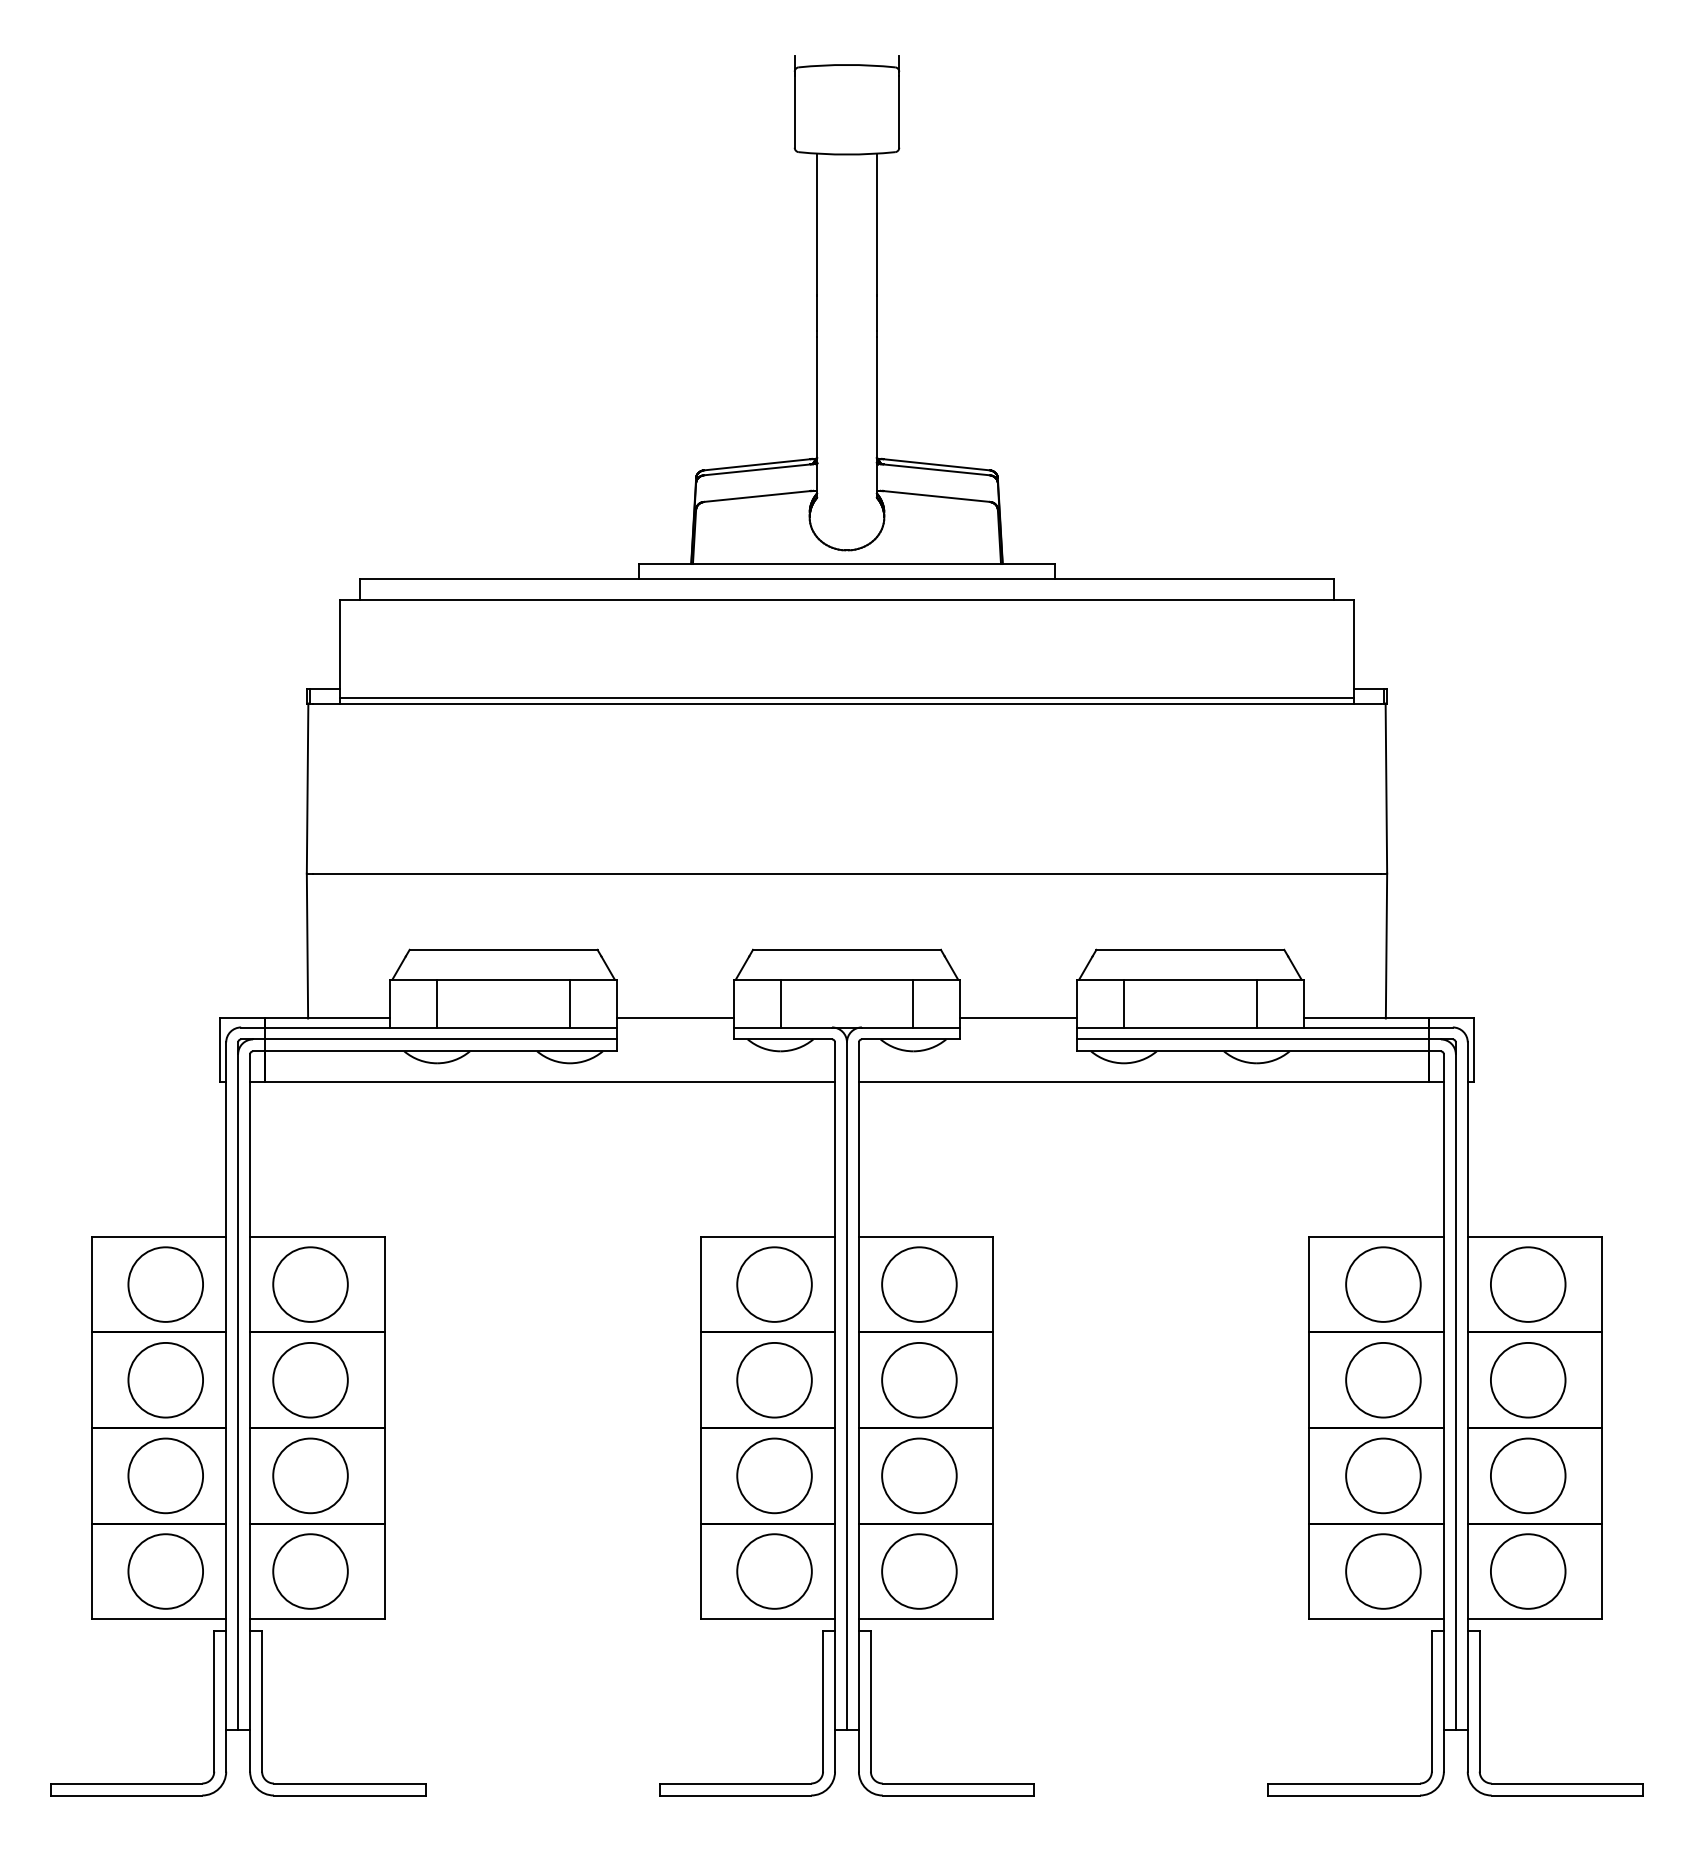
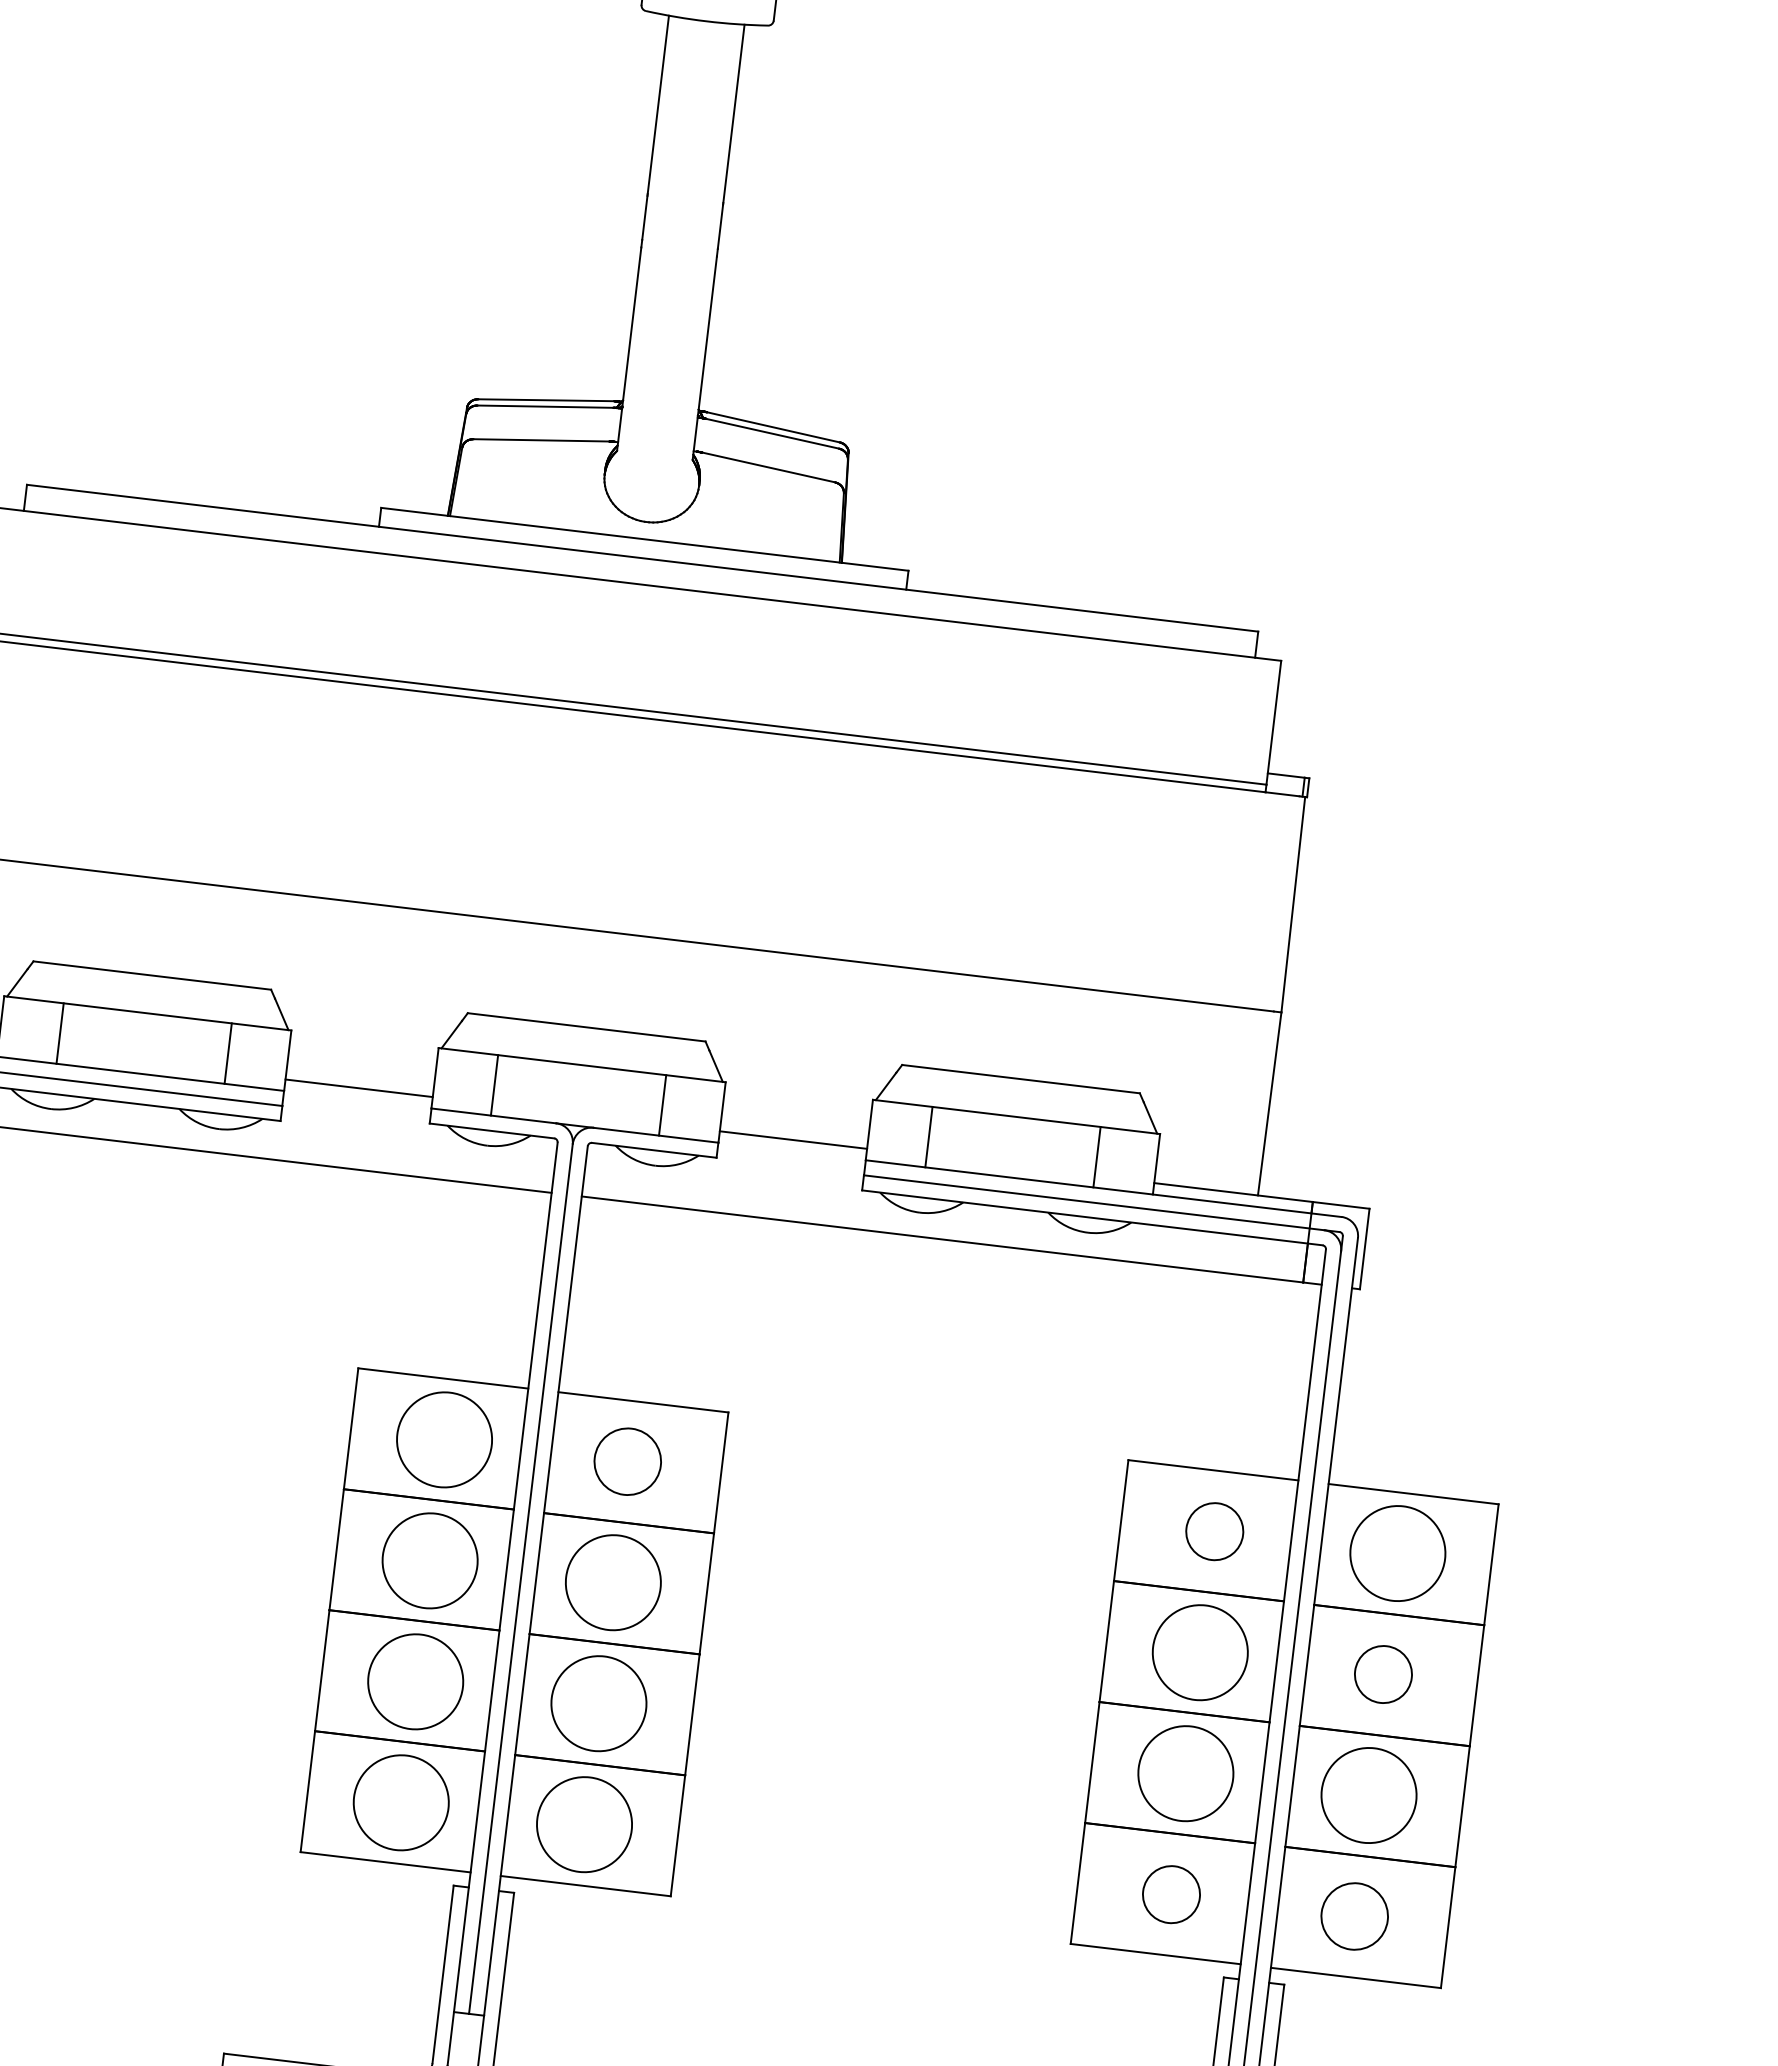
circle: (919, 1284) -> (627, 1461), size x0.7
circle: (1383, 1284) -> (1214, 1531), size x0.6
circle: (1527, 1379) -> (1382, 1673), size x0.6
circle: (1383, 1571) -> (1171, 1894), size x0.6
circle: (1528, 1571) -> (1354, 1916), size x0.7

